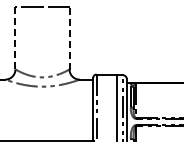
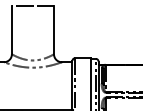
line: (69, 37) -> (53, 29), dashed -> solid
line: (15, 38) -> (11, 30), dashed -> solid

